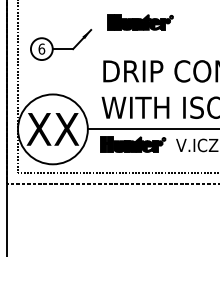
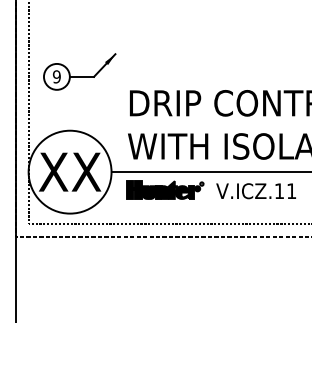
part: (140, 21) -> (174, 44), removed
text: (41, 48) -> (56, 76), 6 -> 9

